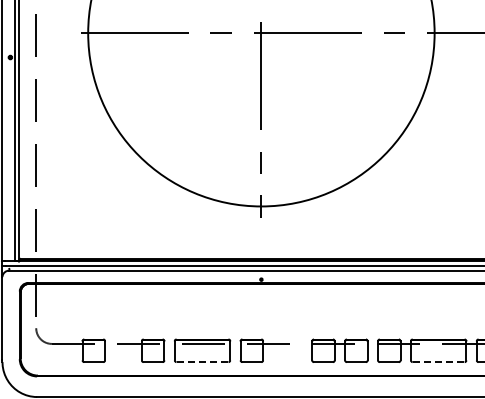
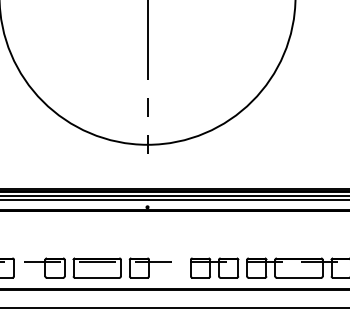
line: (202, 362) -> (97, 278), dashed -> solid
line: (438, 362) -> (298, 278), dashed -> solid

